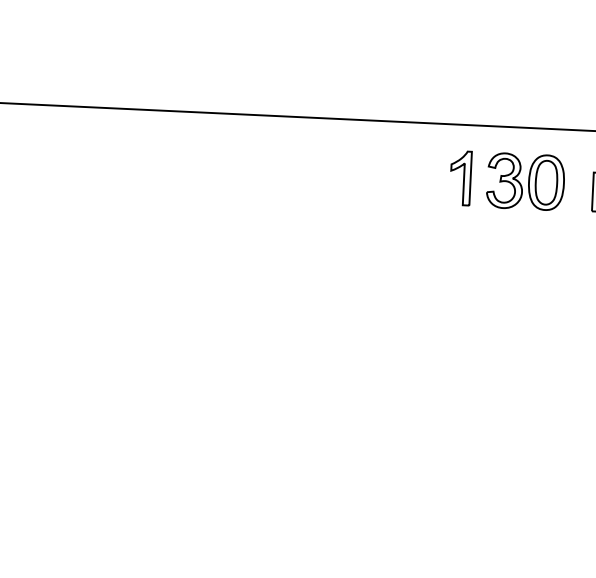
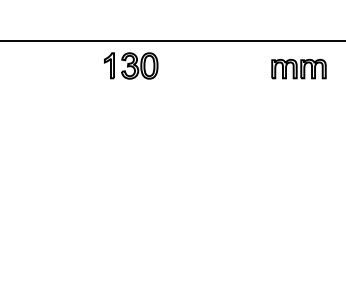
part: (508, 179) -> (131, 65), moved

